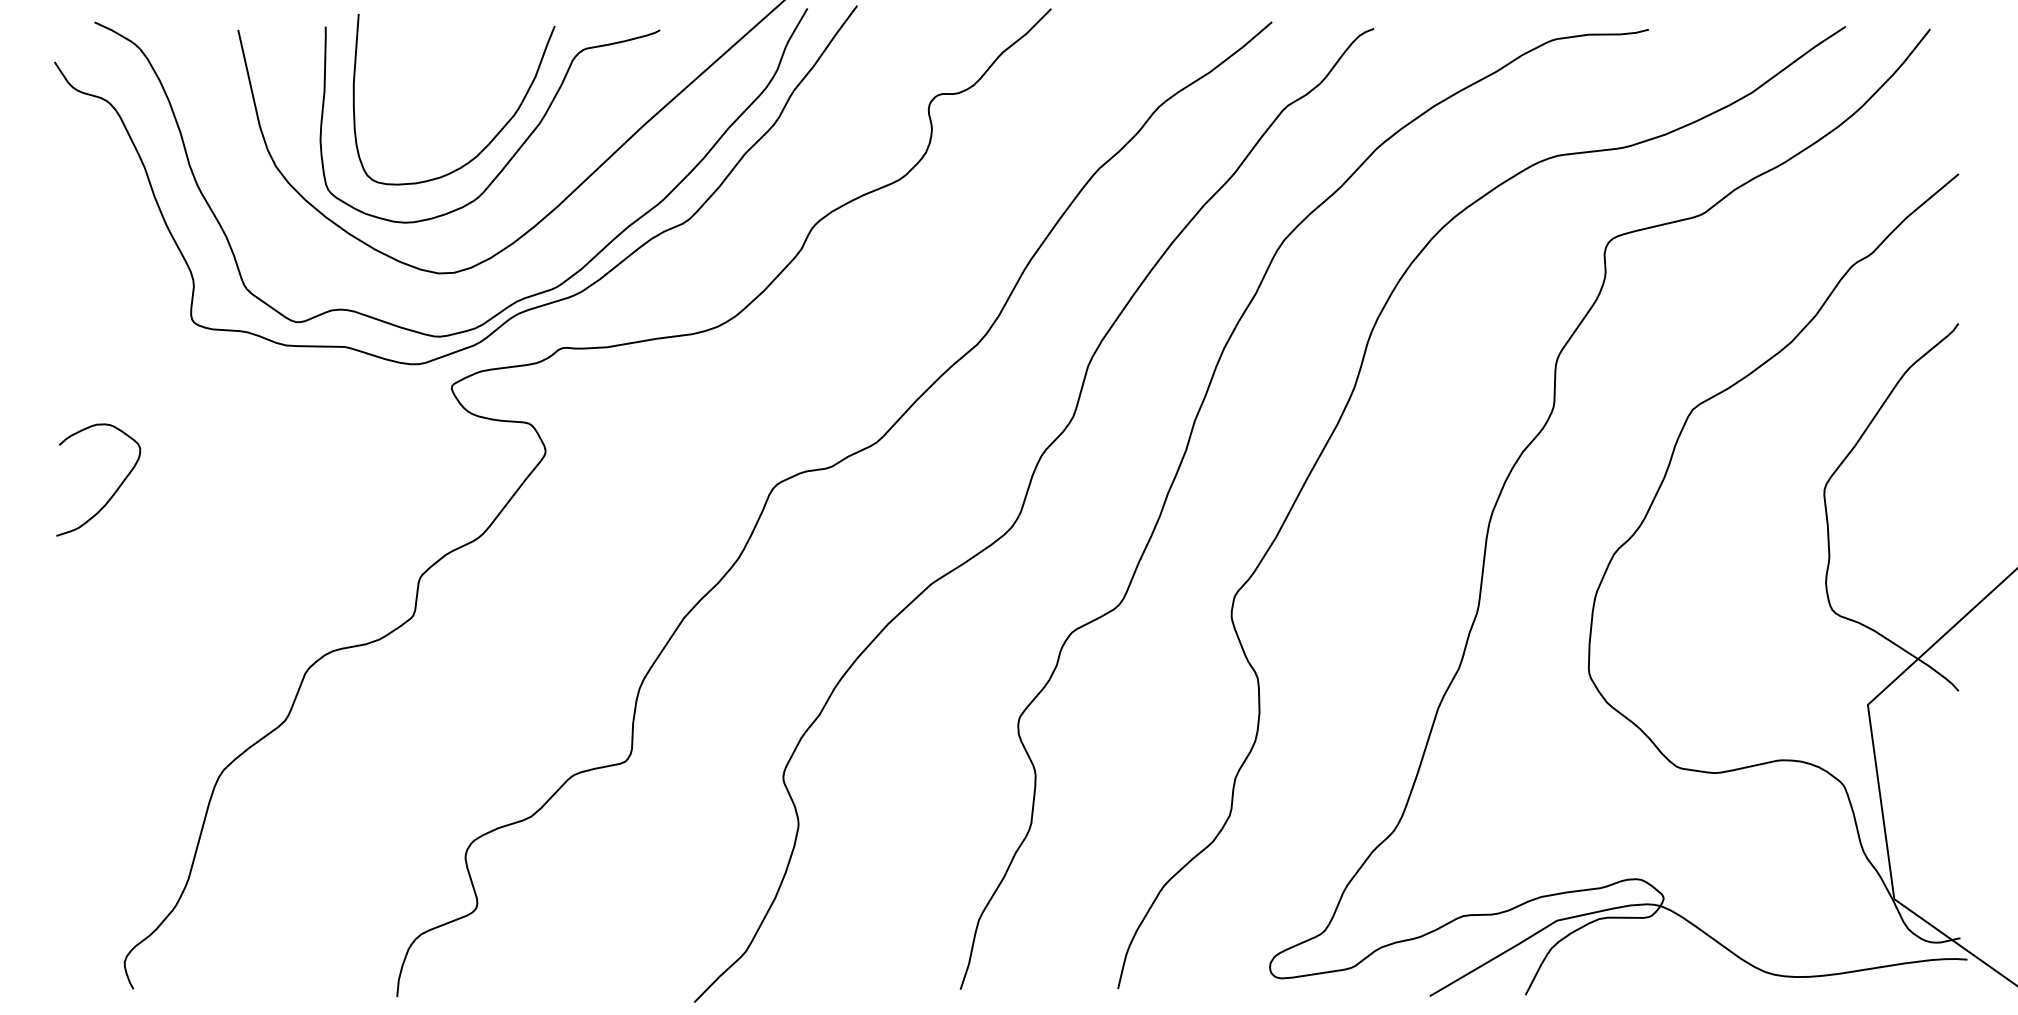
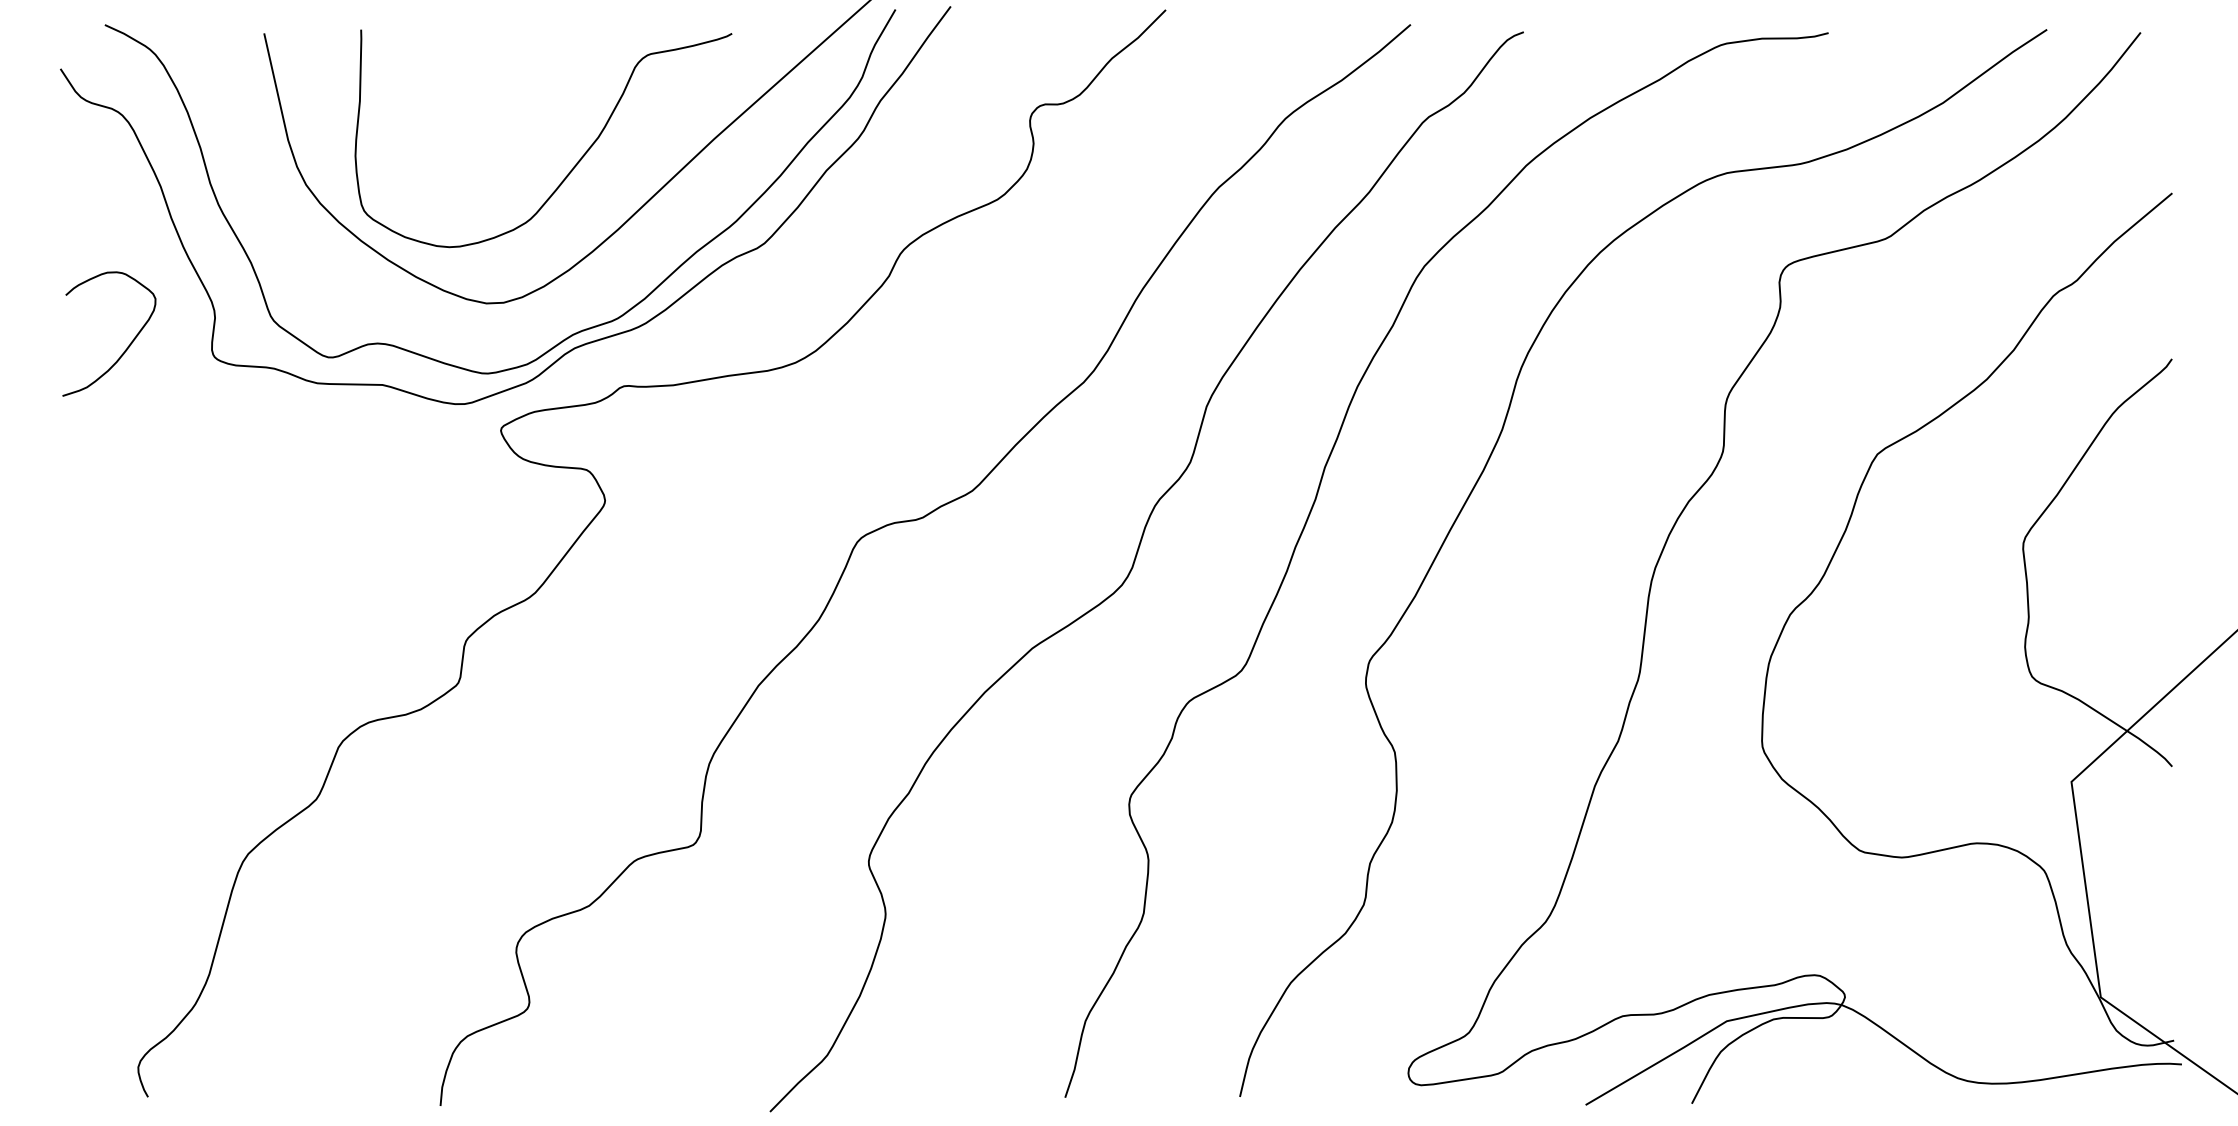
curve: (492, 138) -> (546, 153), removed
curve: (115, 490) -> (128, 345), moved

